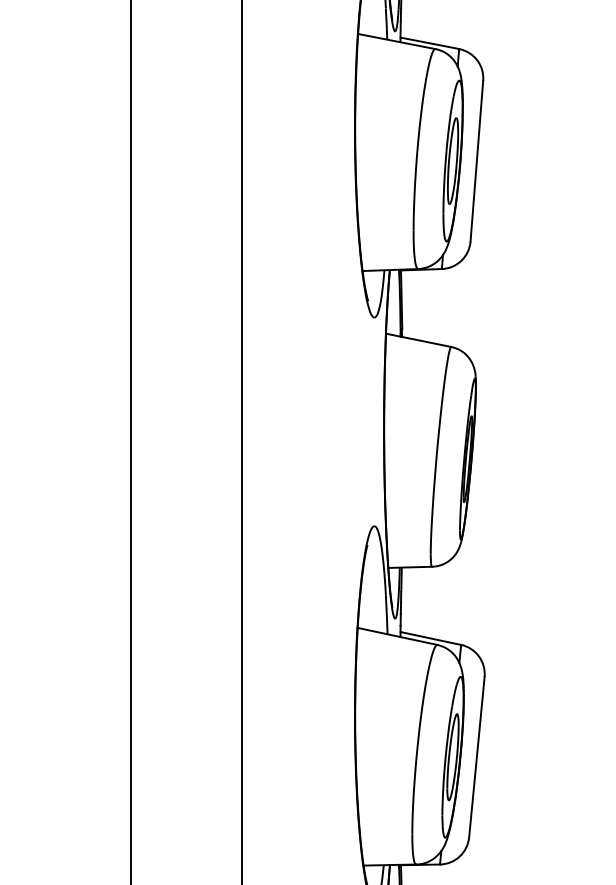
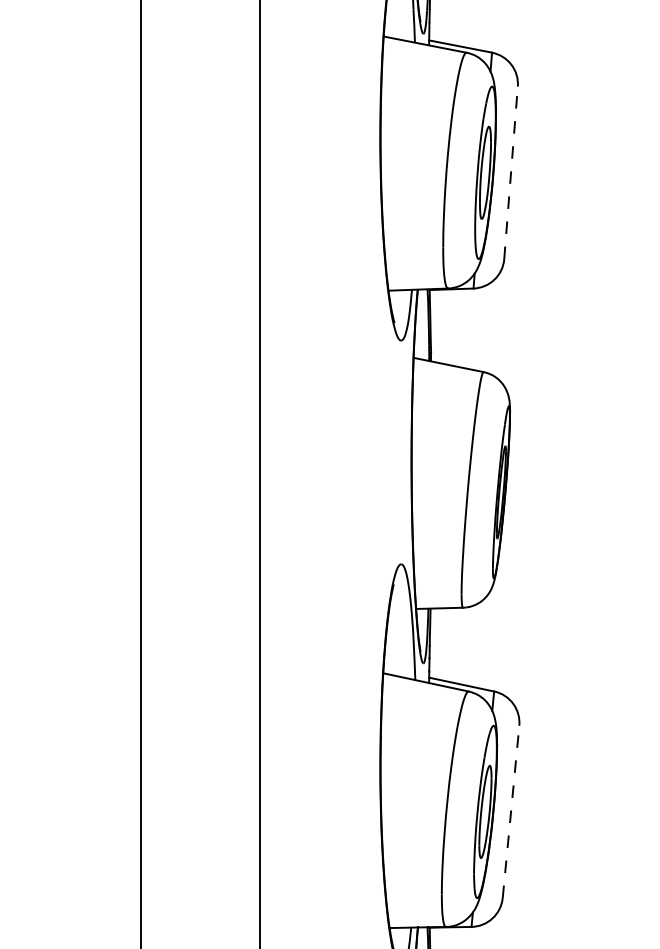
line: (477, 160) -> (511, 172), solid -> dashed
line: (477, 756) -> (511, 811), solid -> dashed

